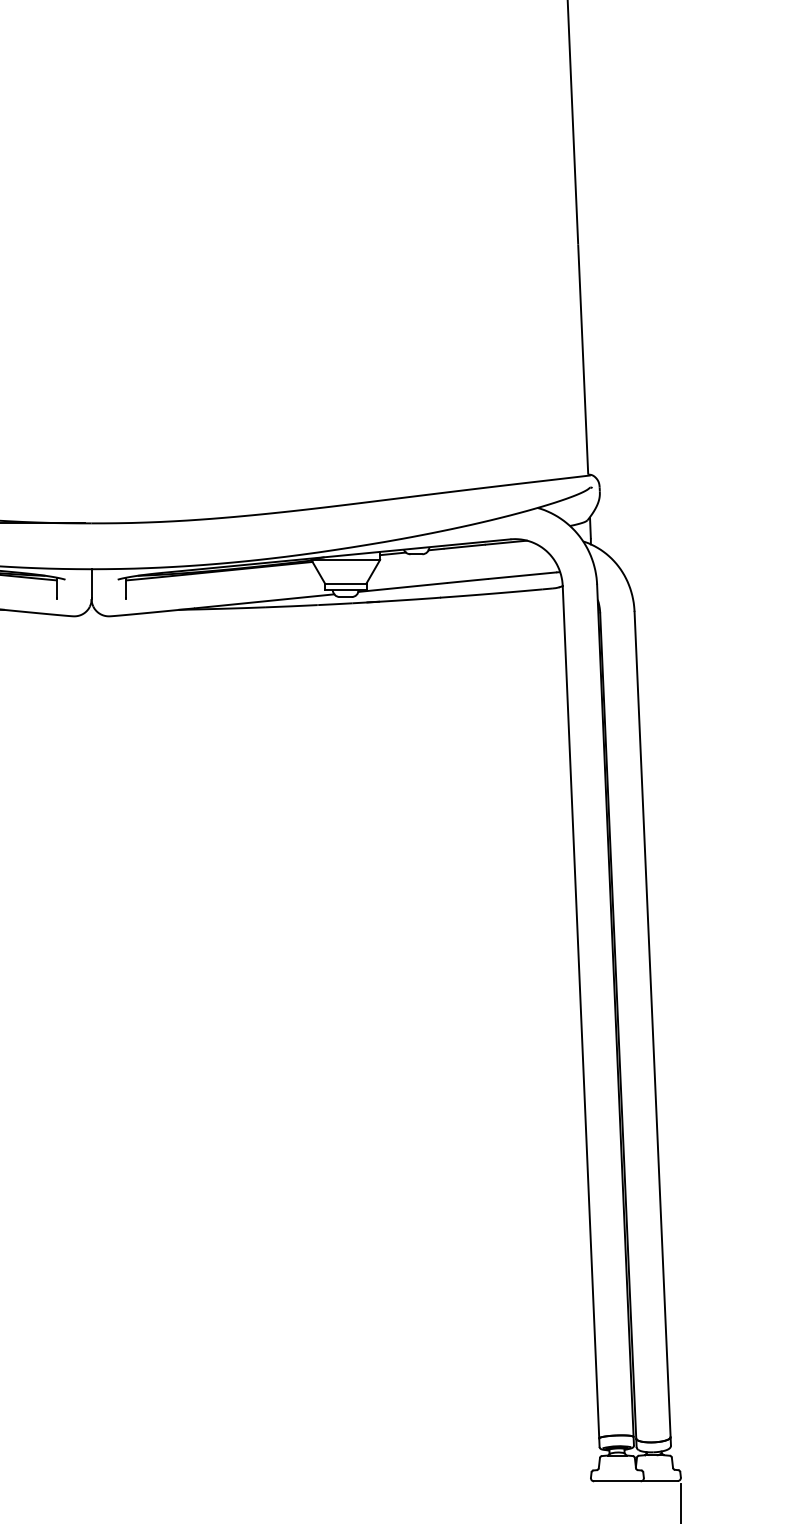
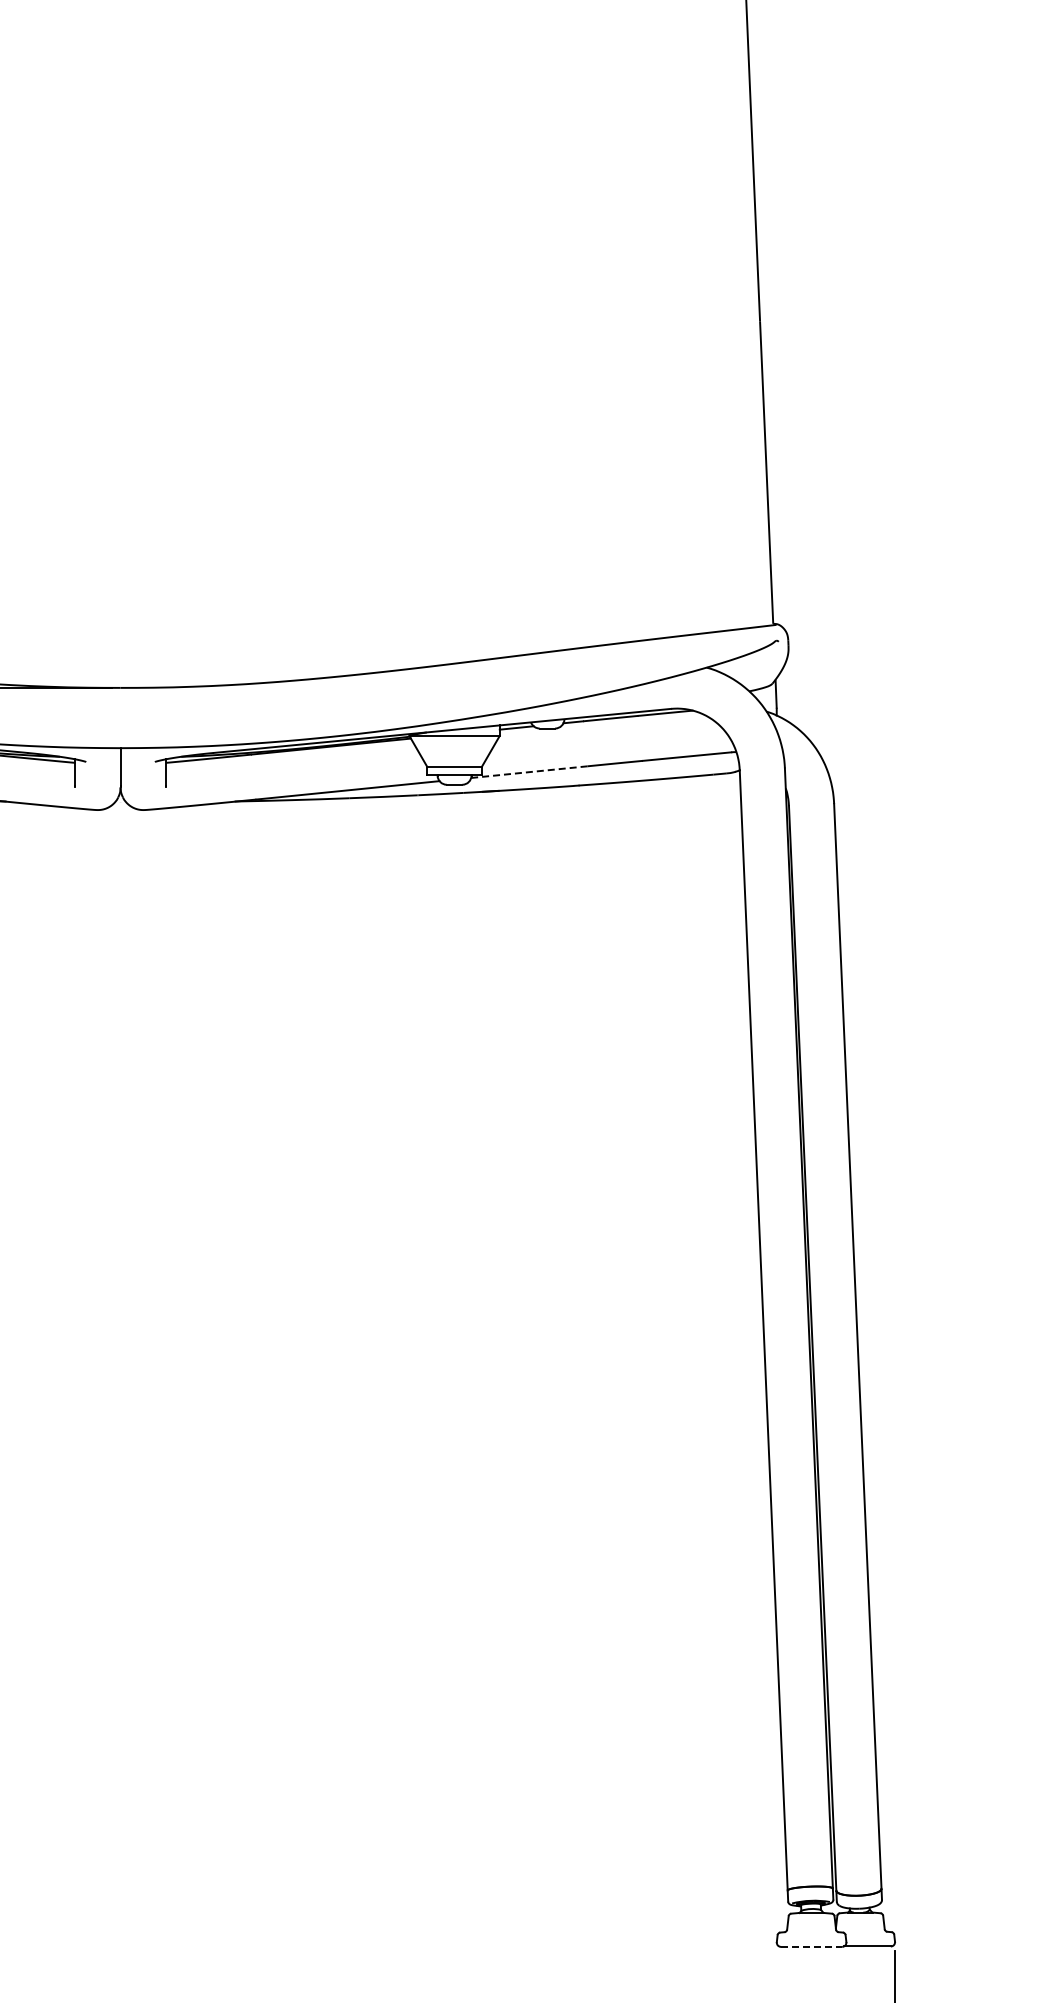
line: (402, 587) -> (528, 772), solid -> dashed
line: (617, 1481) -> (811, 1946), solid -> dashed

